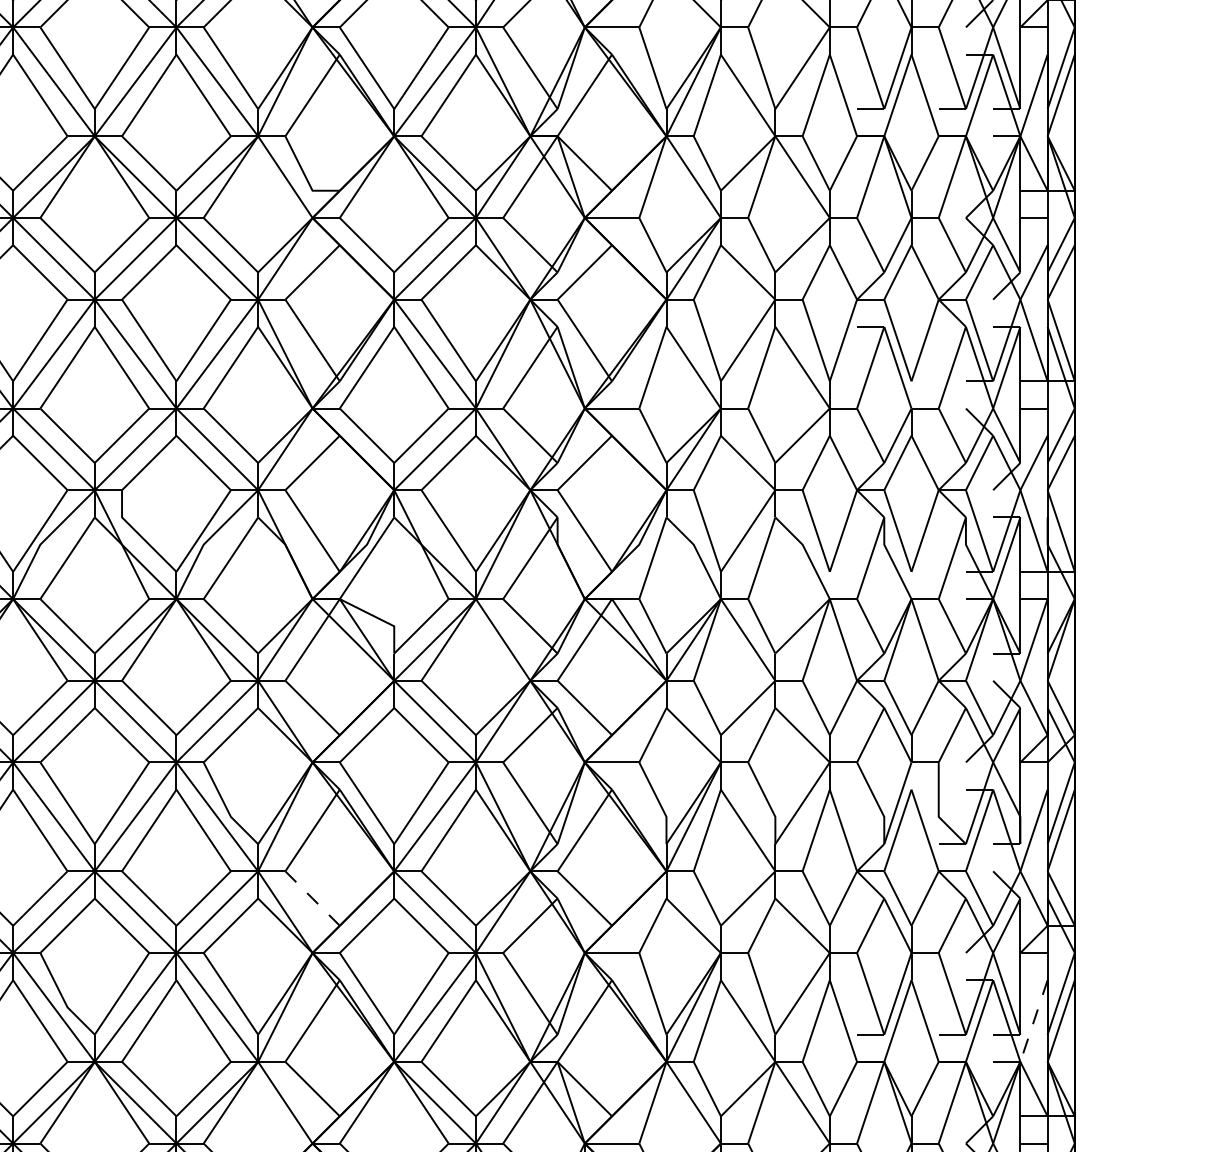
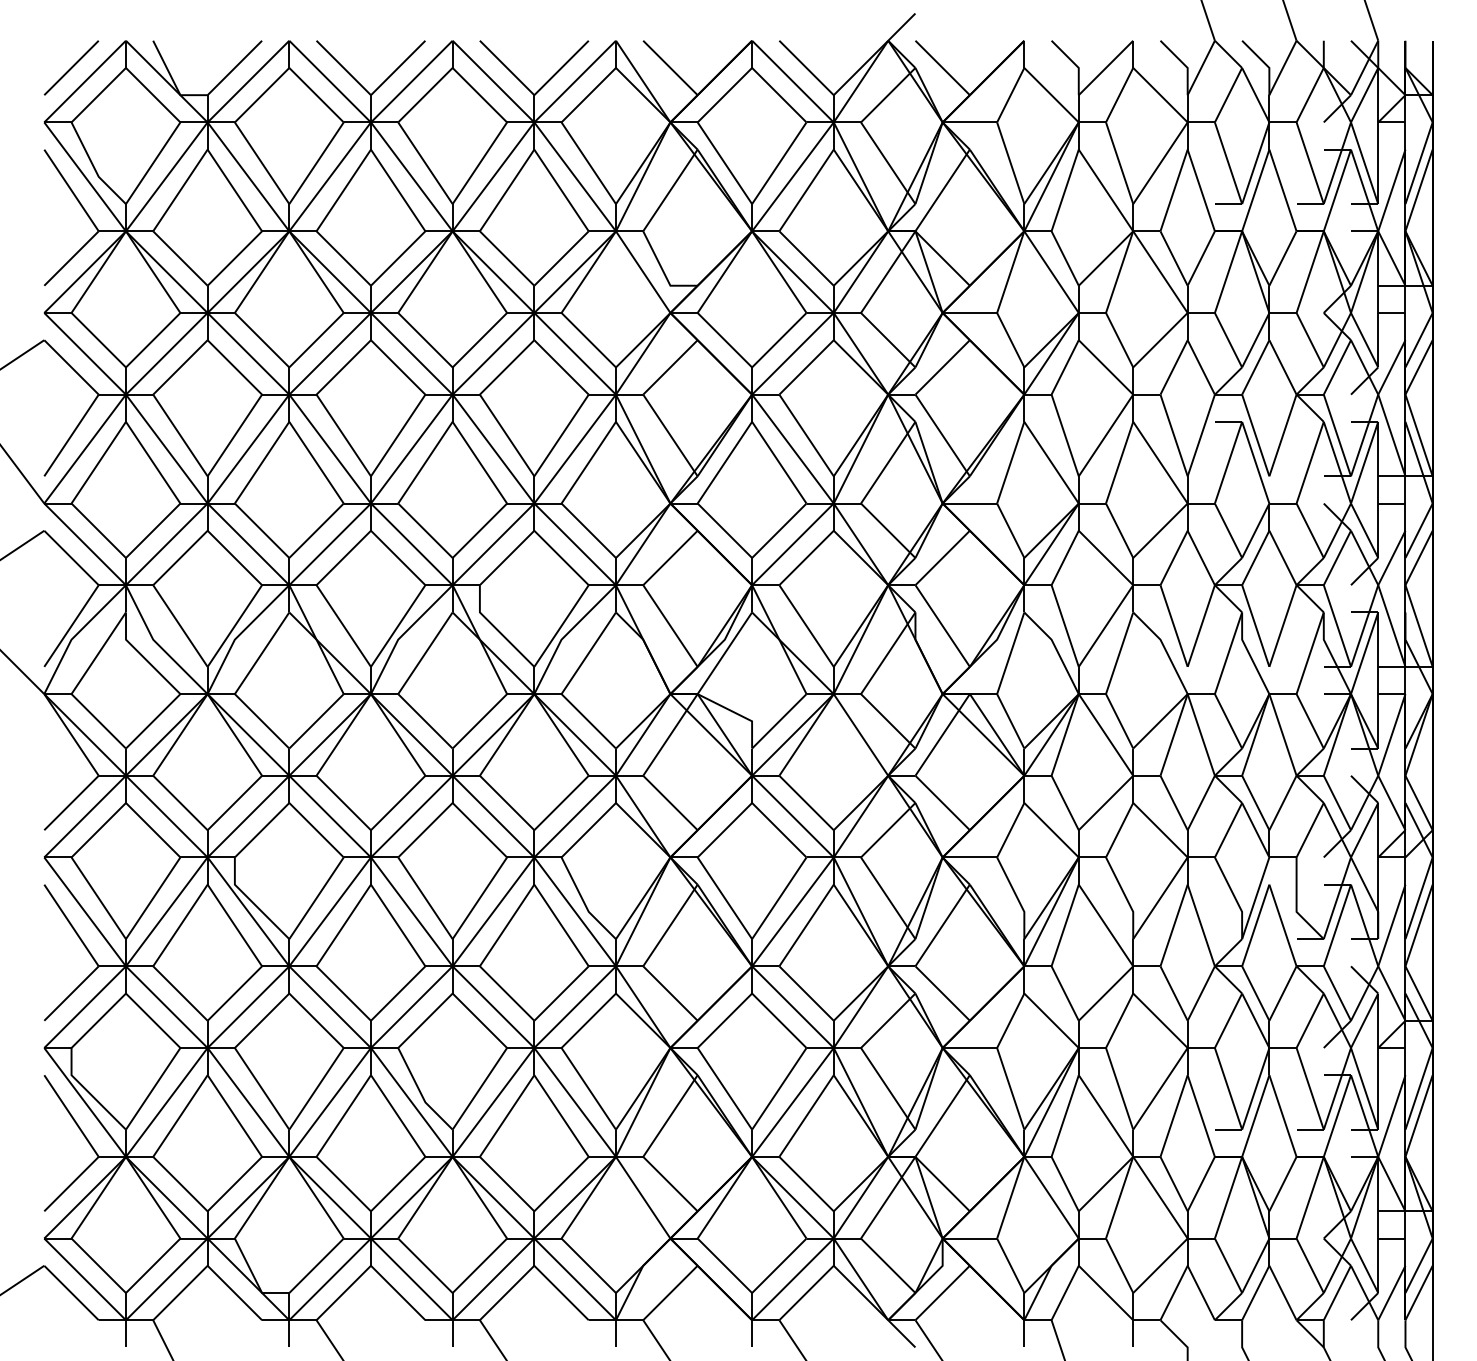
line: (312, 898) -> (670, 993), dashed -> solid
line: (1033, 1021) -> (1391, 1116), dashed -> solid

